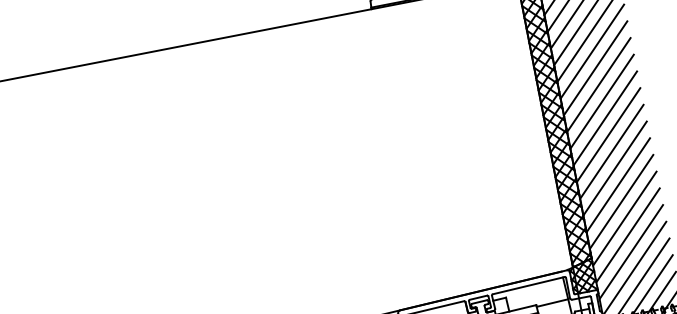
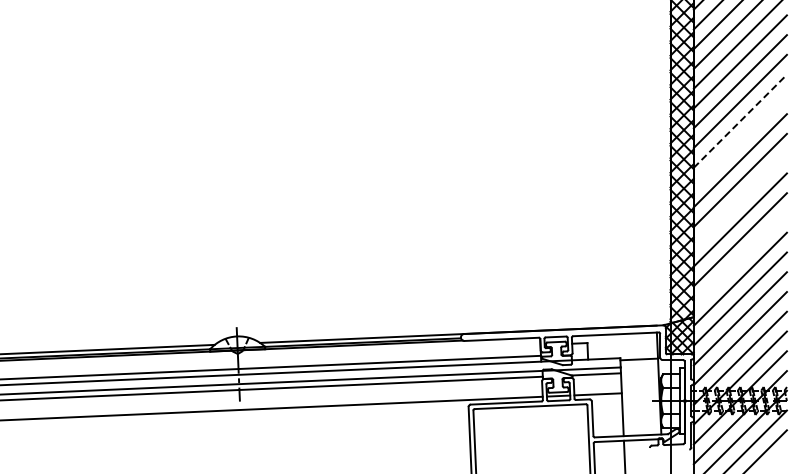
line: (599, 85) -> (740, 121), solid -> dashed
line: (601, 101) -> (739, 140), removed
line: (610, 151) -> (739, 199), removed
line: (620, 202) -> (739, 259), removed

